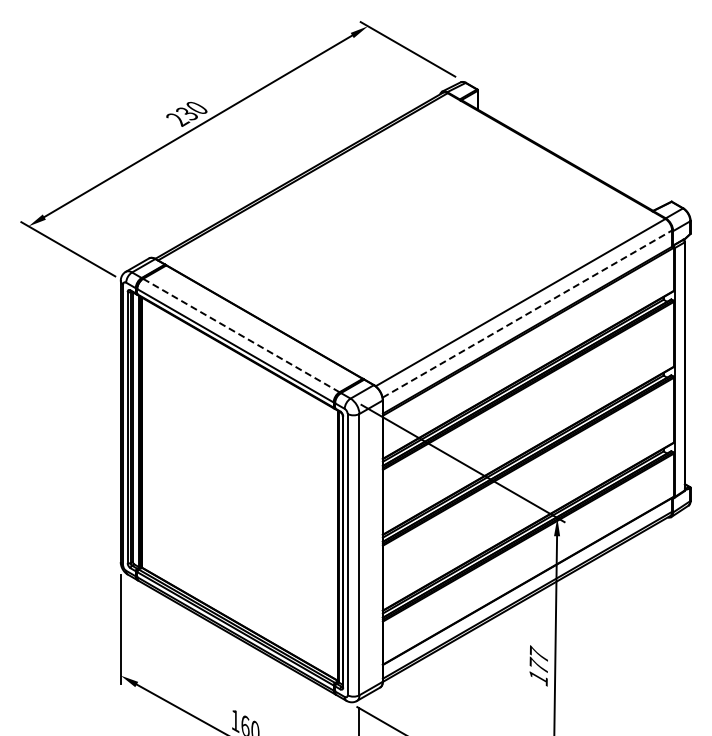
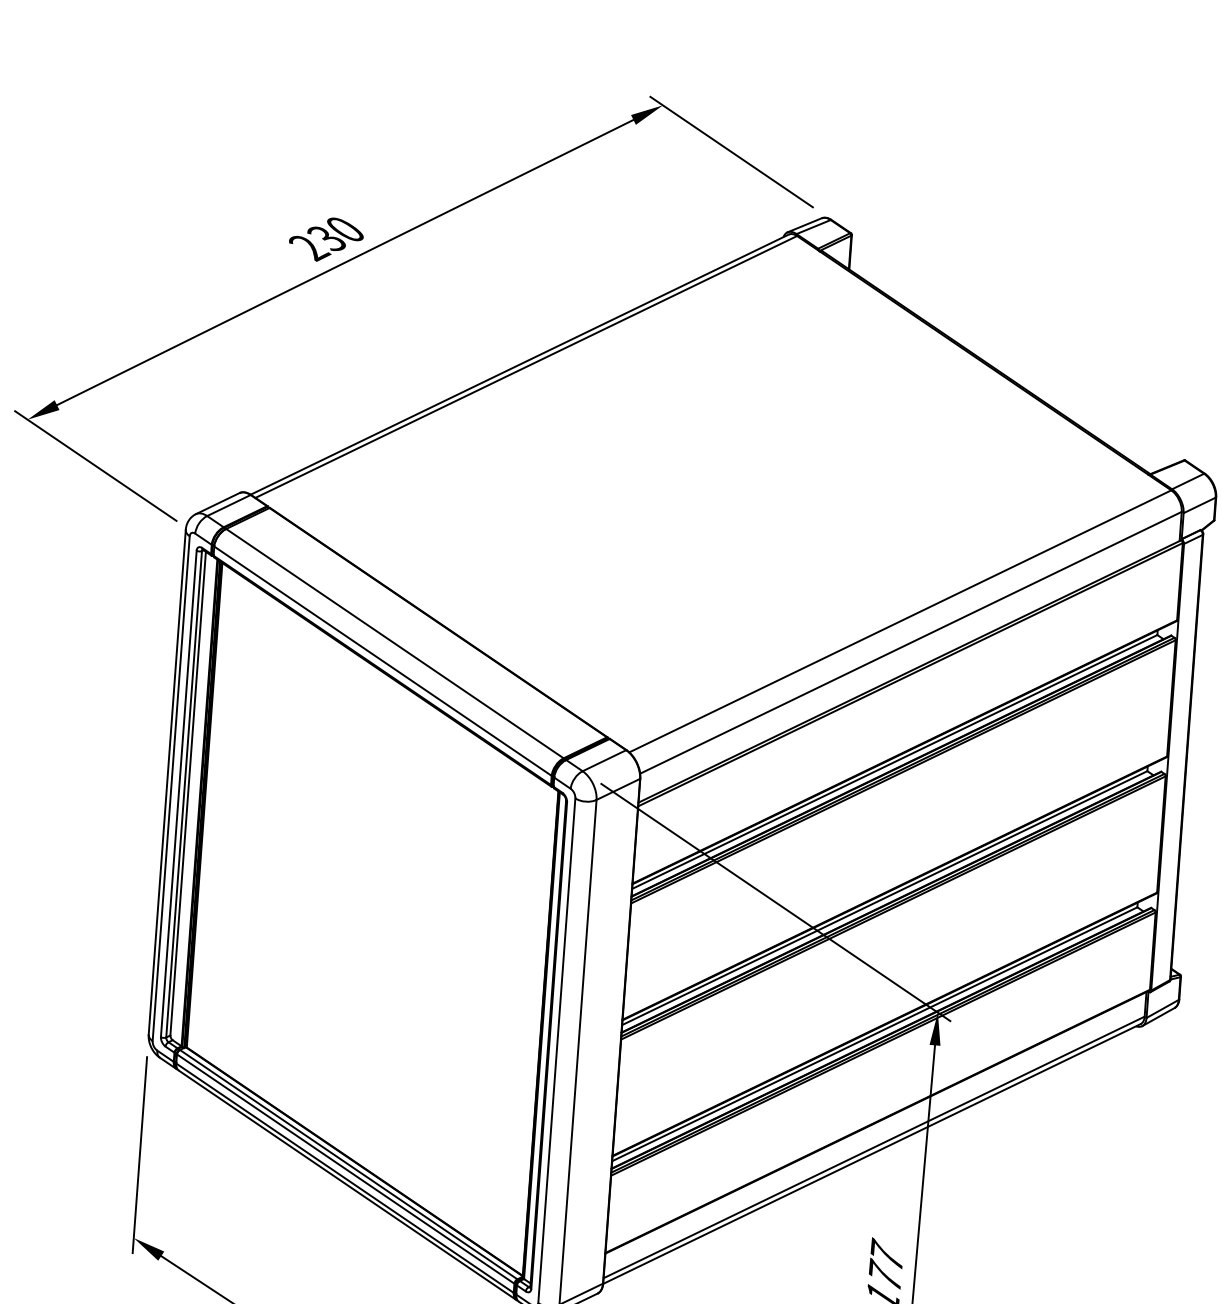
line: (527, 313) -> (911, 641), dashed -> solid
line: (241, 335) -> (395, 643), dashed -> solid

